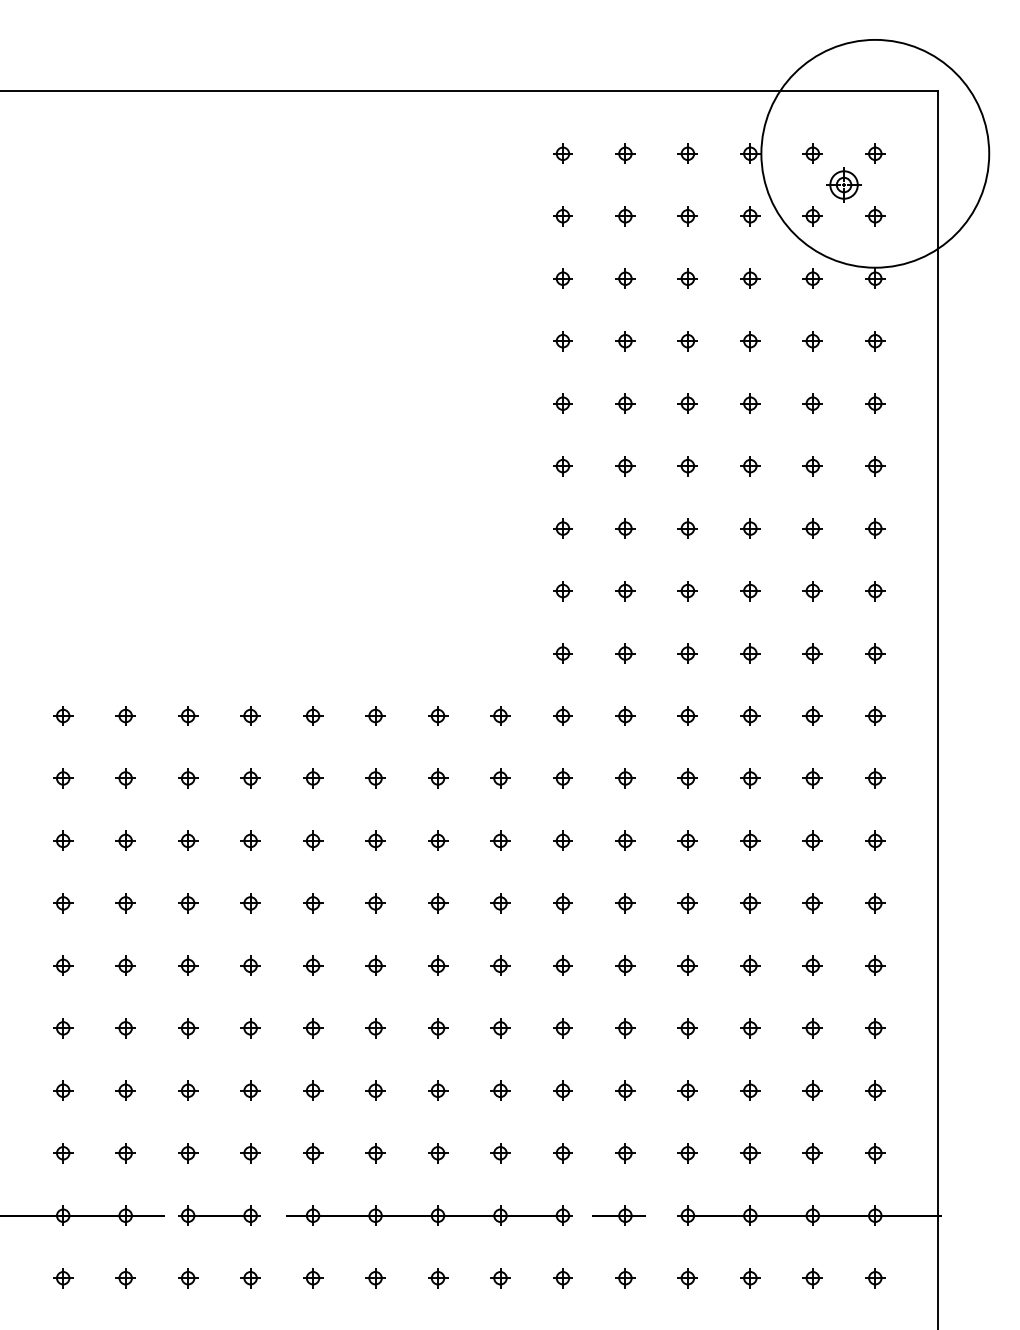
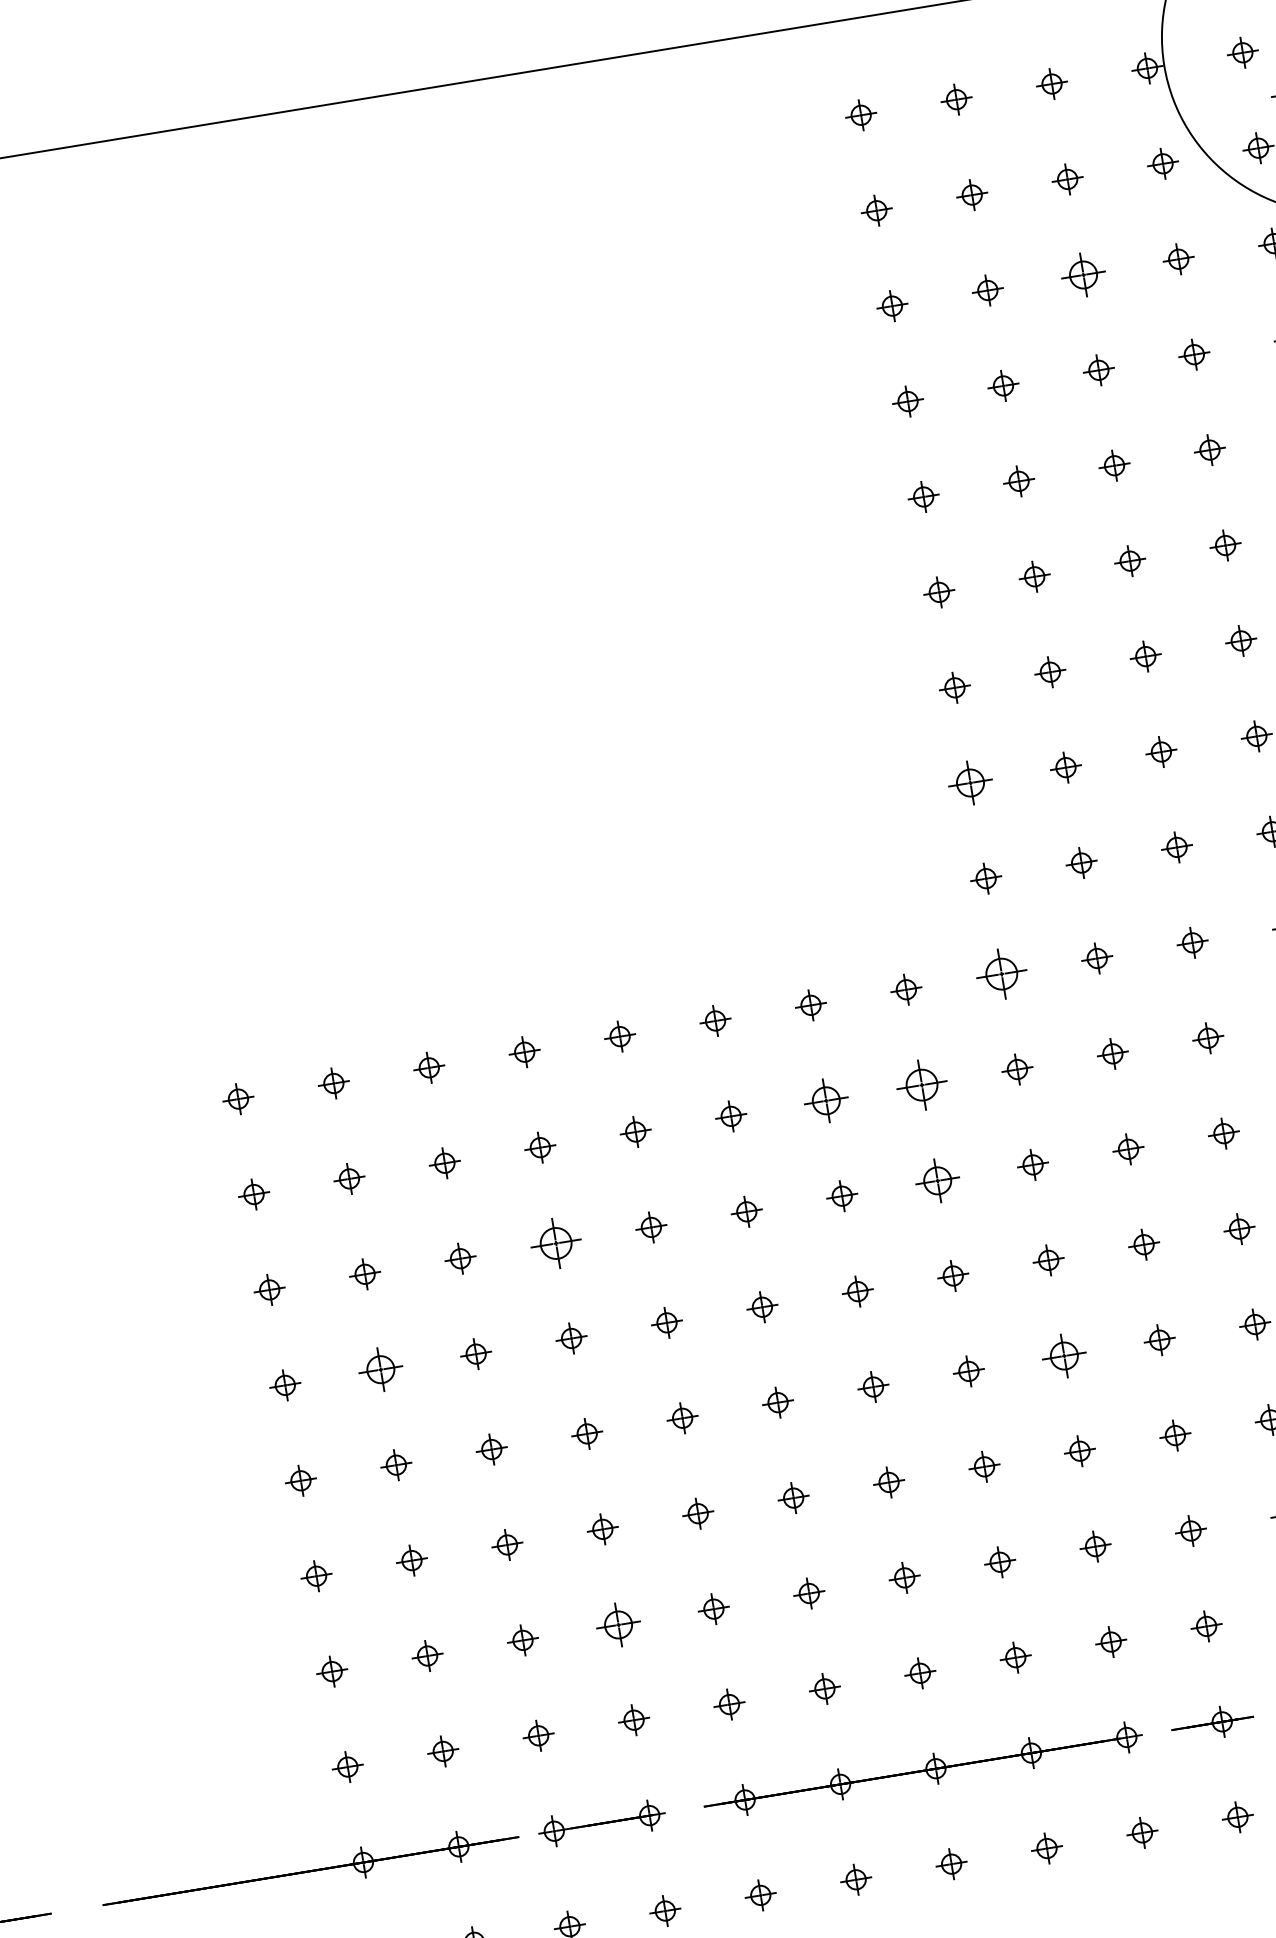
part: (687, 278) -> (1082, 274), size x1.4
part: (562, 591) -> (969, 784), size x1.4
part: (562, 715) -> (1000, 973), size x1.6
part: (438, 778) -> (827, 1100), size x1.4
part: (500, 778) -> (922, 1085), size x1.6
part: (250, 840) -> (555, 1242), size x1.6
part: (500, 840) -> (937, 1179), size x1.4
part: (125, 903) -> (380, 1369), size x1.4
part: (562, 965) -> (1063, 1355), size x1.4
part: (250, 1090) -> (618, 1624), size x1.4

